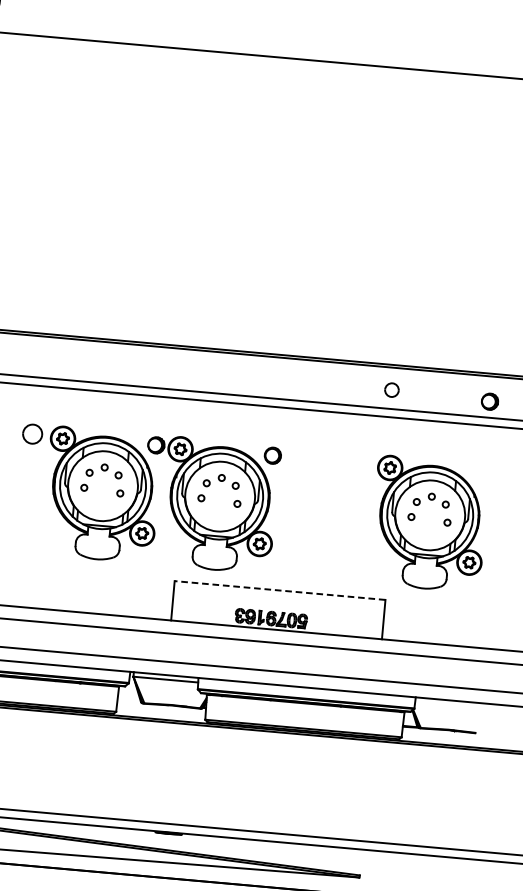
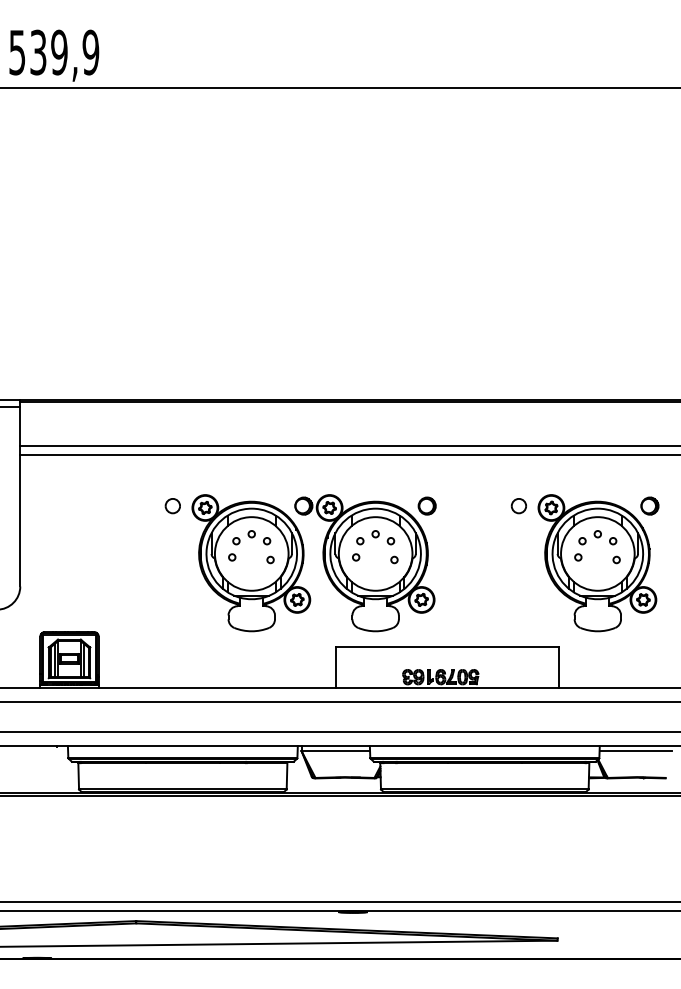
part: (391, 390) -> (518, 506), moved
part: (489, 401) -> (649, 505), moved
part: (32, 434) -> (172, 506), size x0.71
line: (279, 590) -> (446, 646), dashed -> solid
line: (449, 705) -> (635, 751), added

